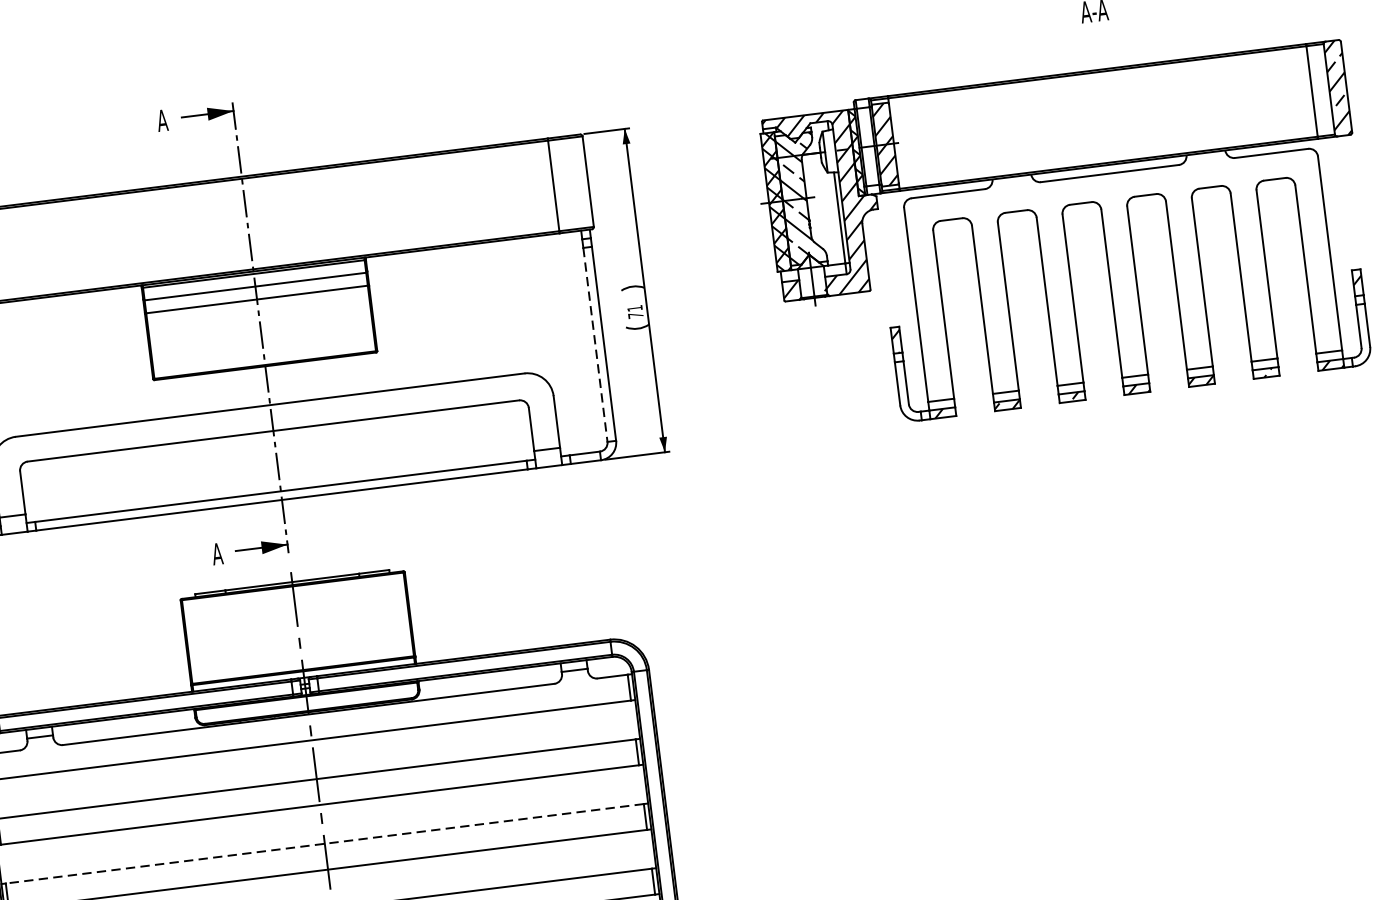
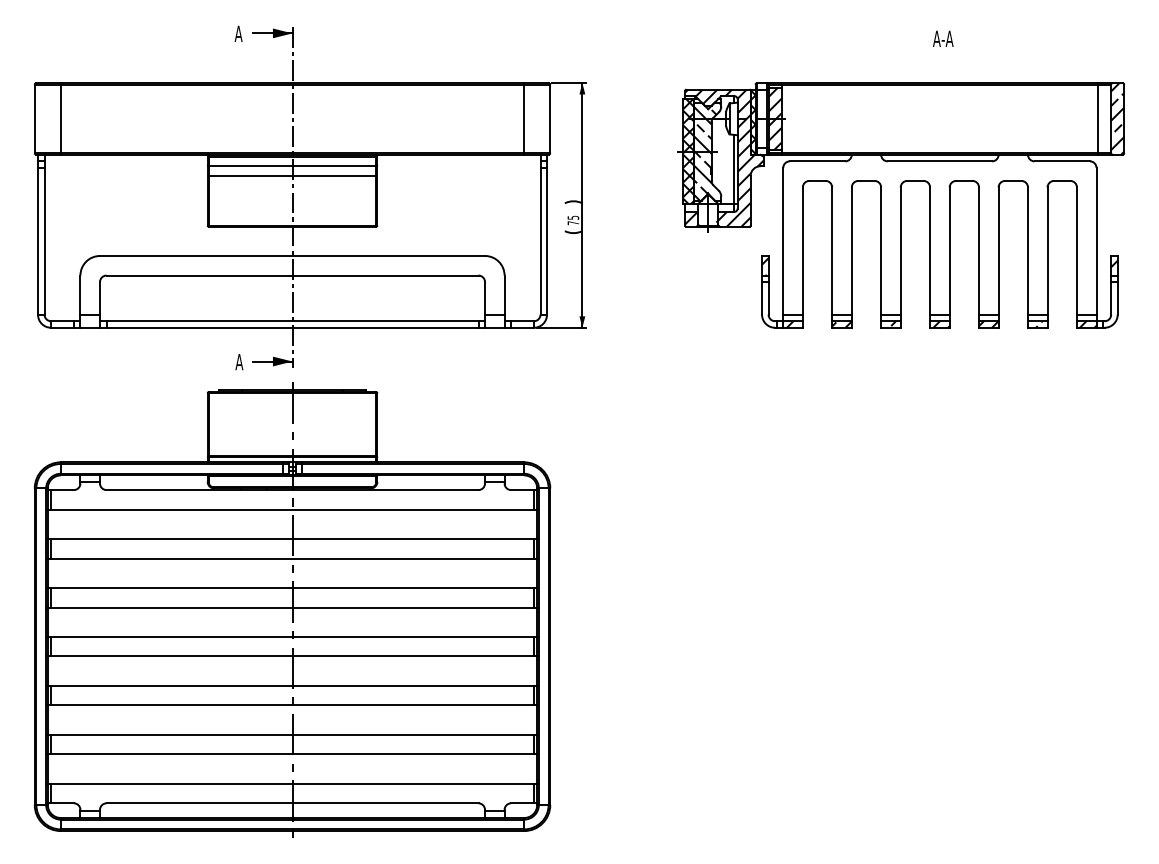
text: (635, 308) -> (573, 217), 71 -> 75
line: (595, 345) -> (540, 241), dashed -> solid
line: (324, 843) -> (292, 587), dashed -> solid

